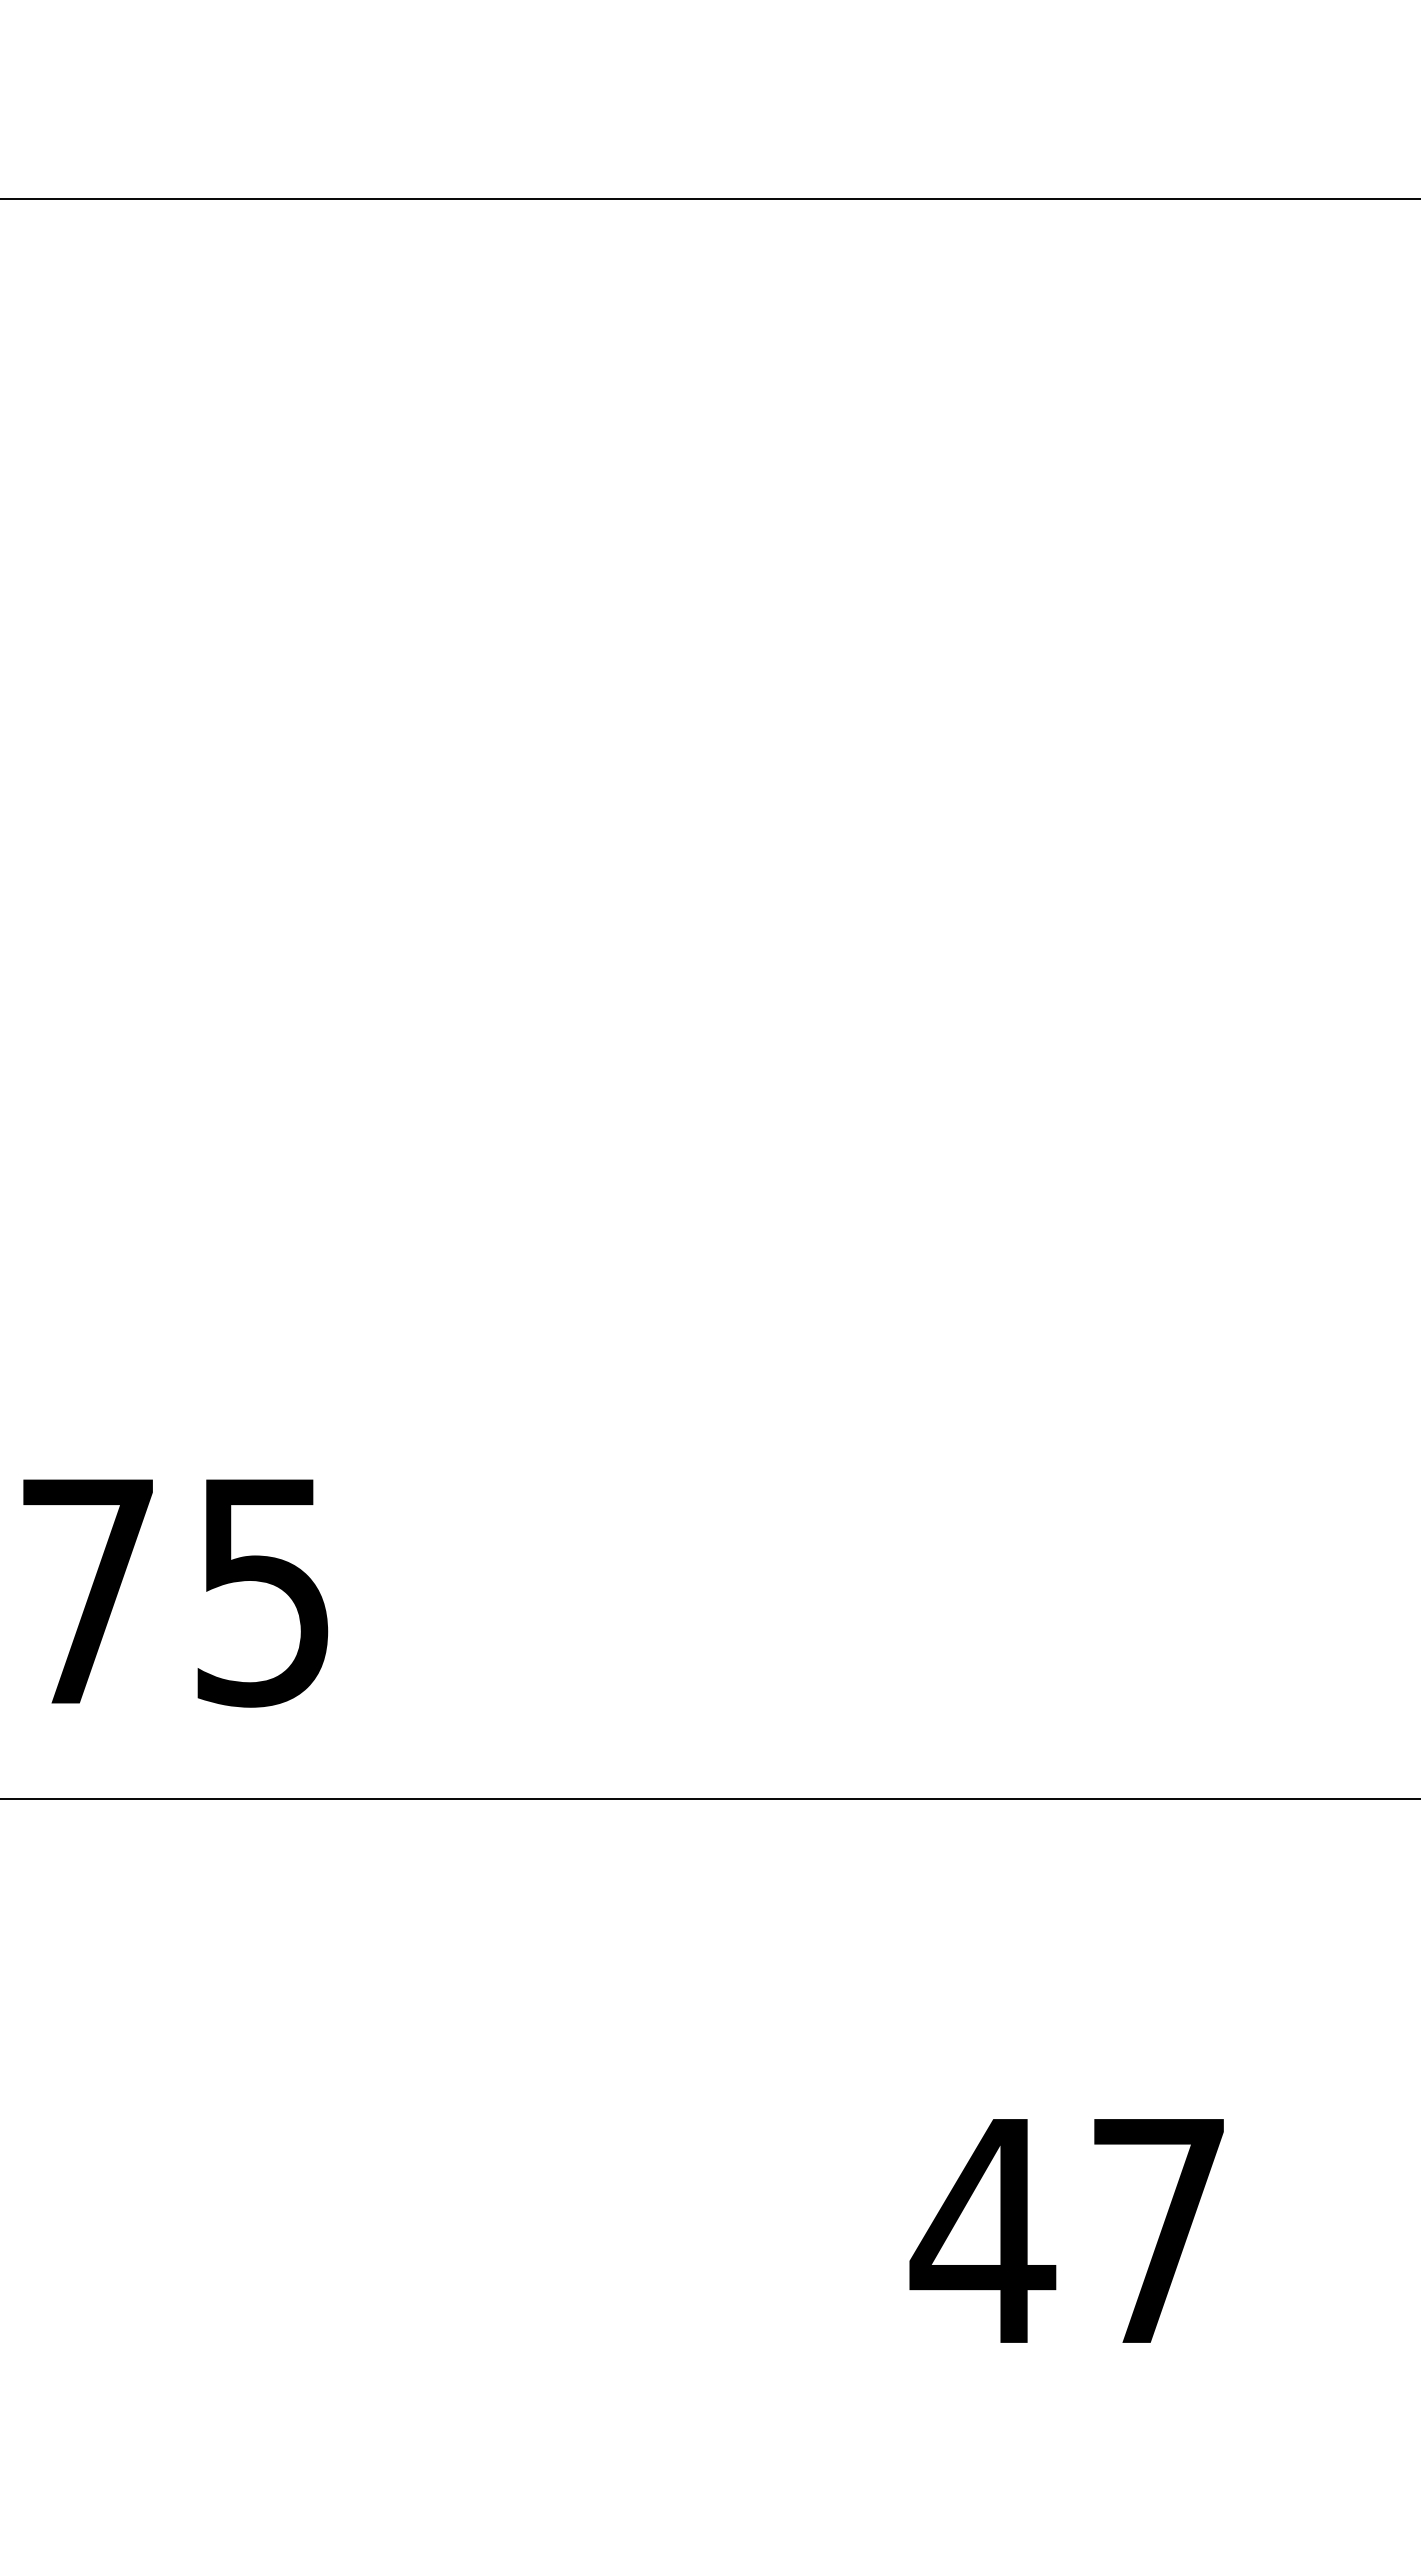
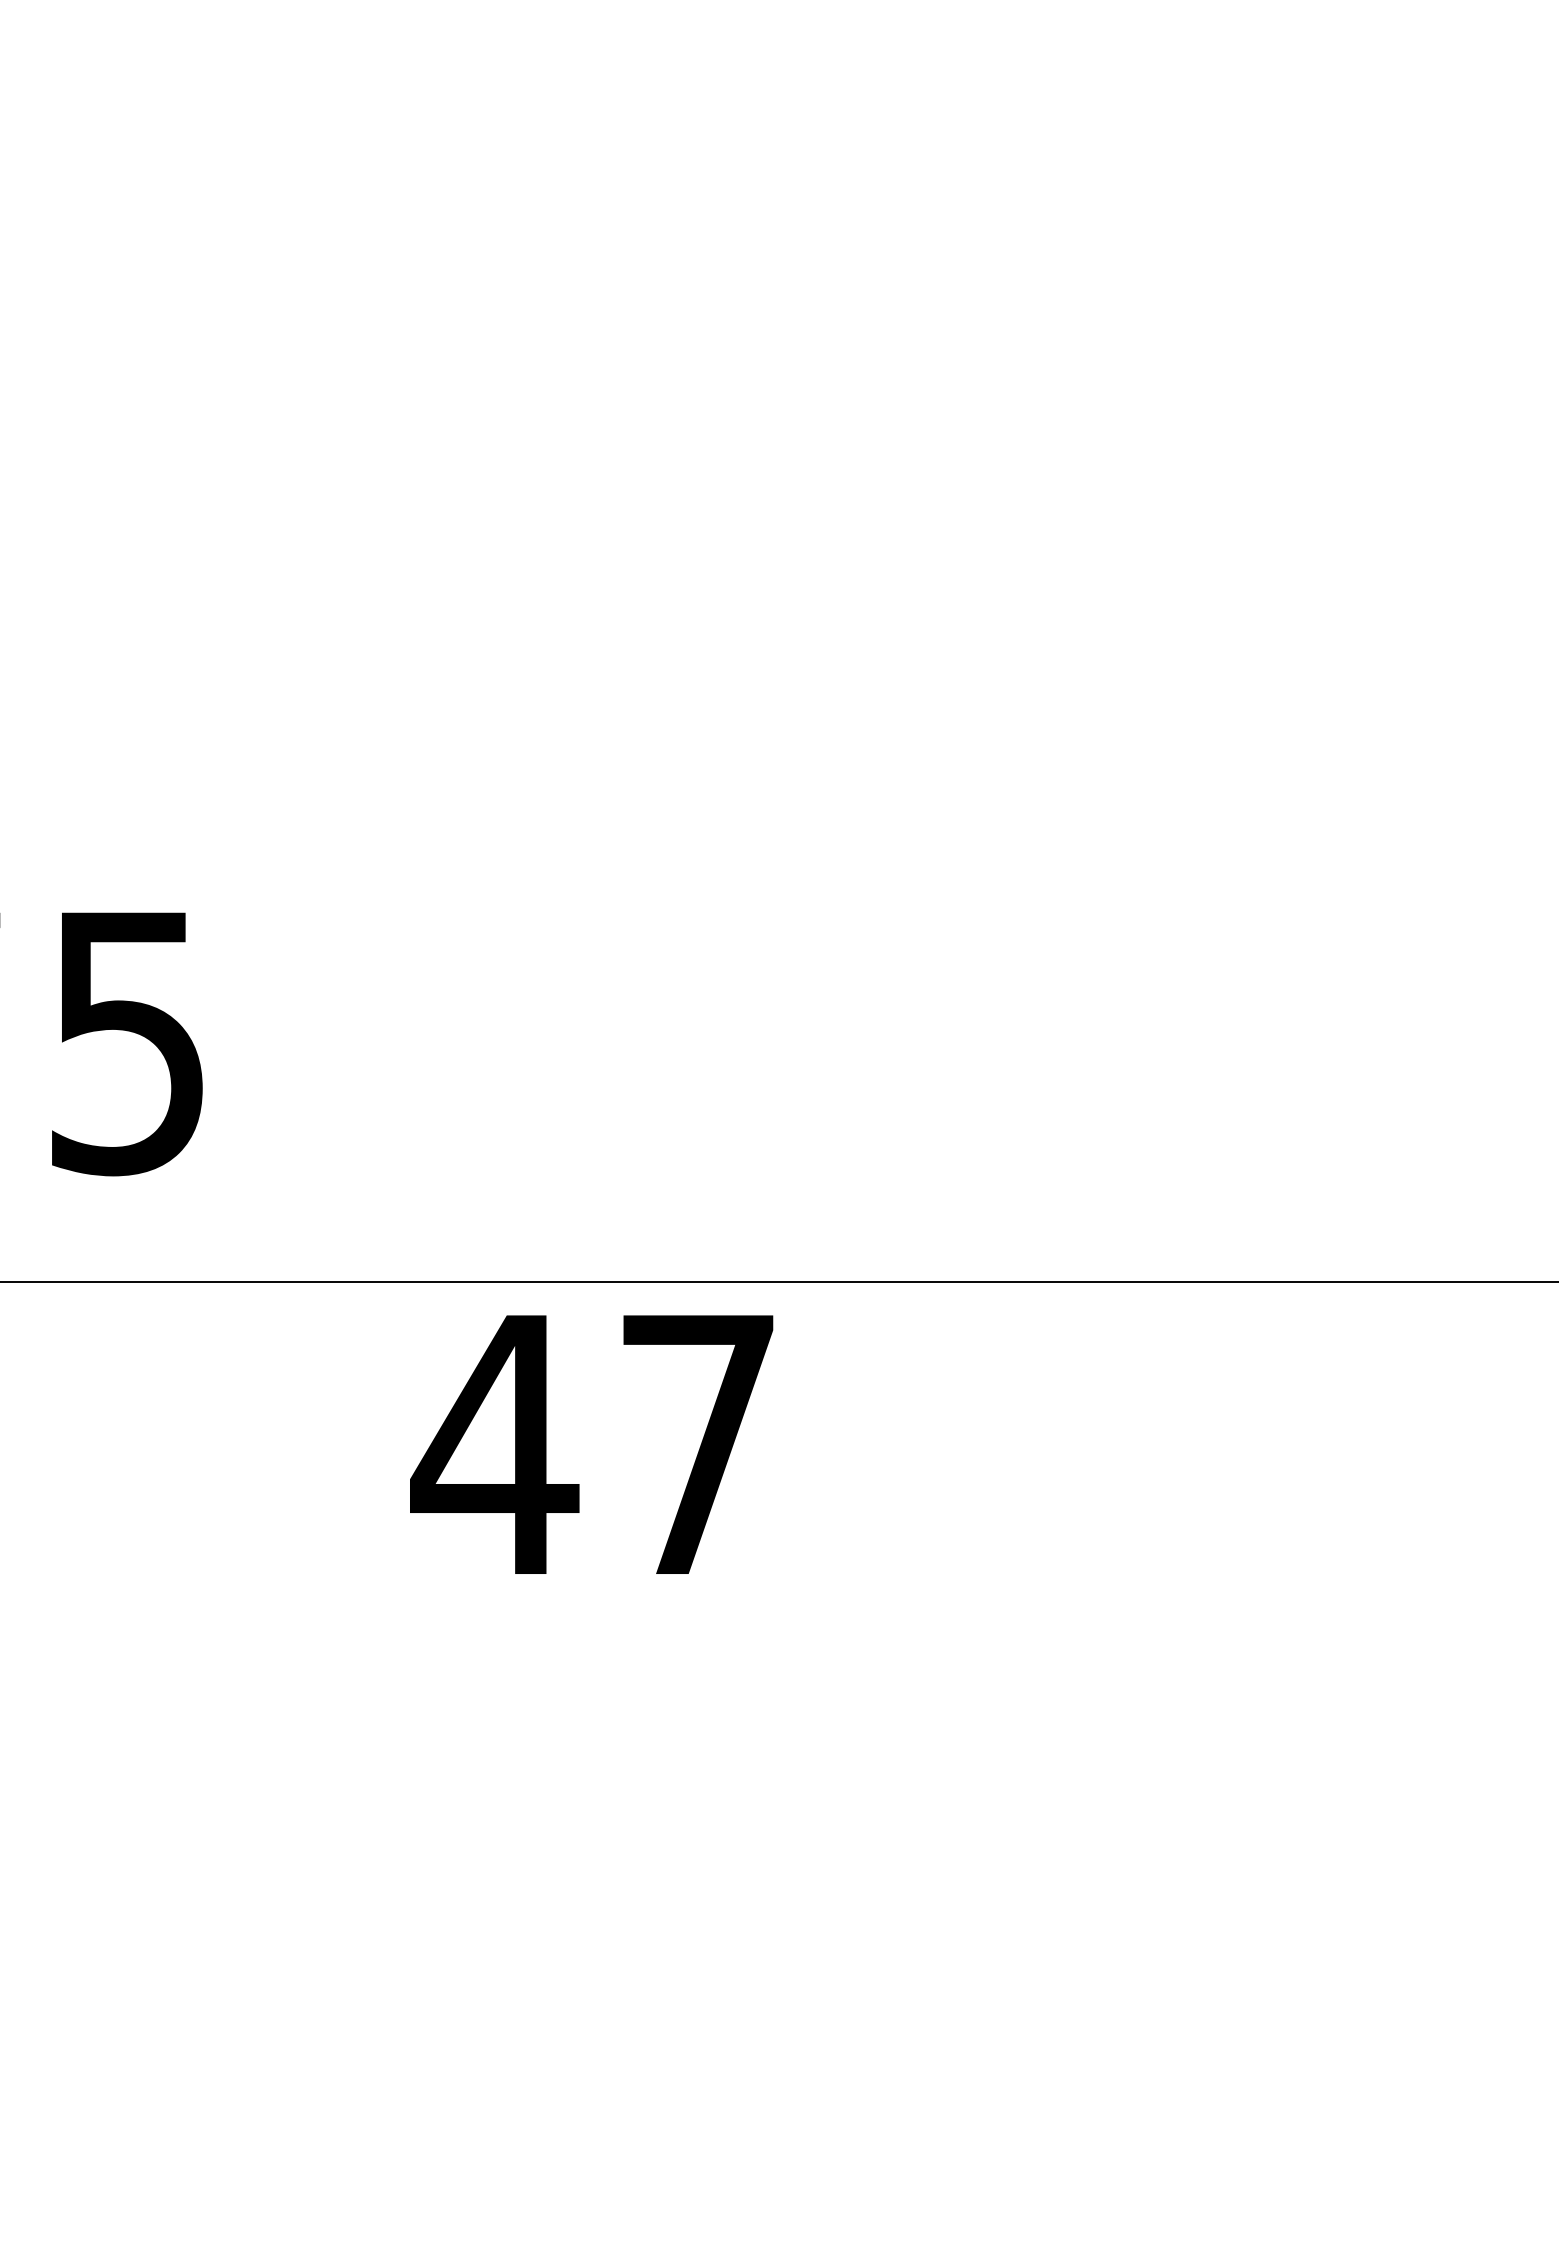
text: (1066, 2230) -> (591, 1444), moved

